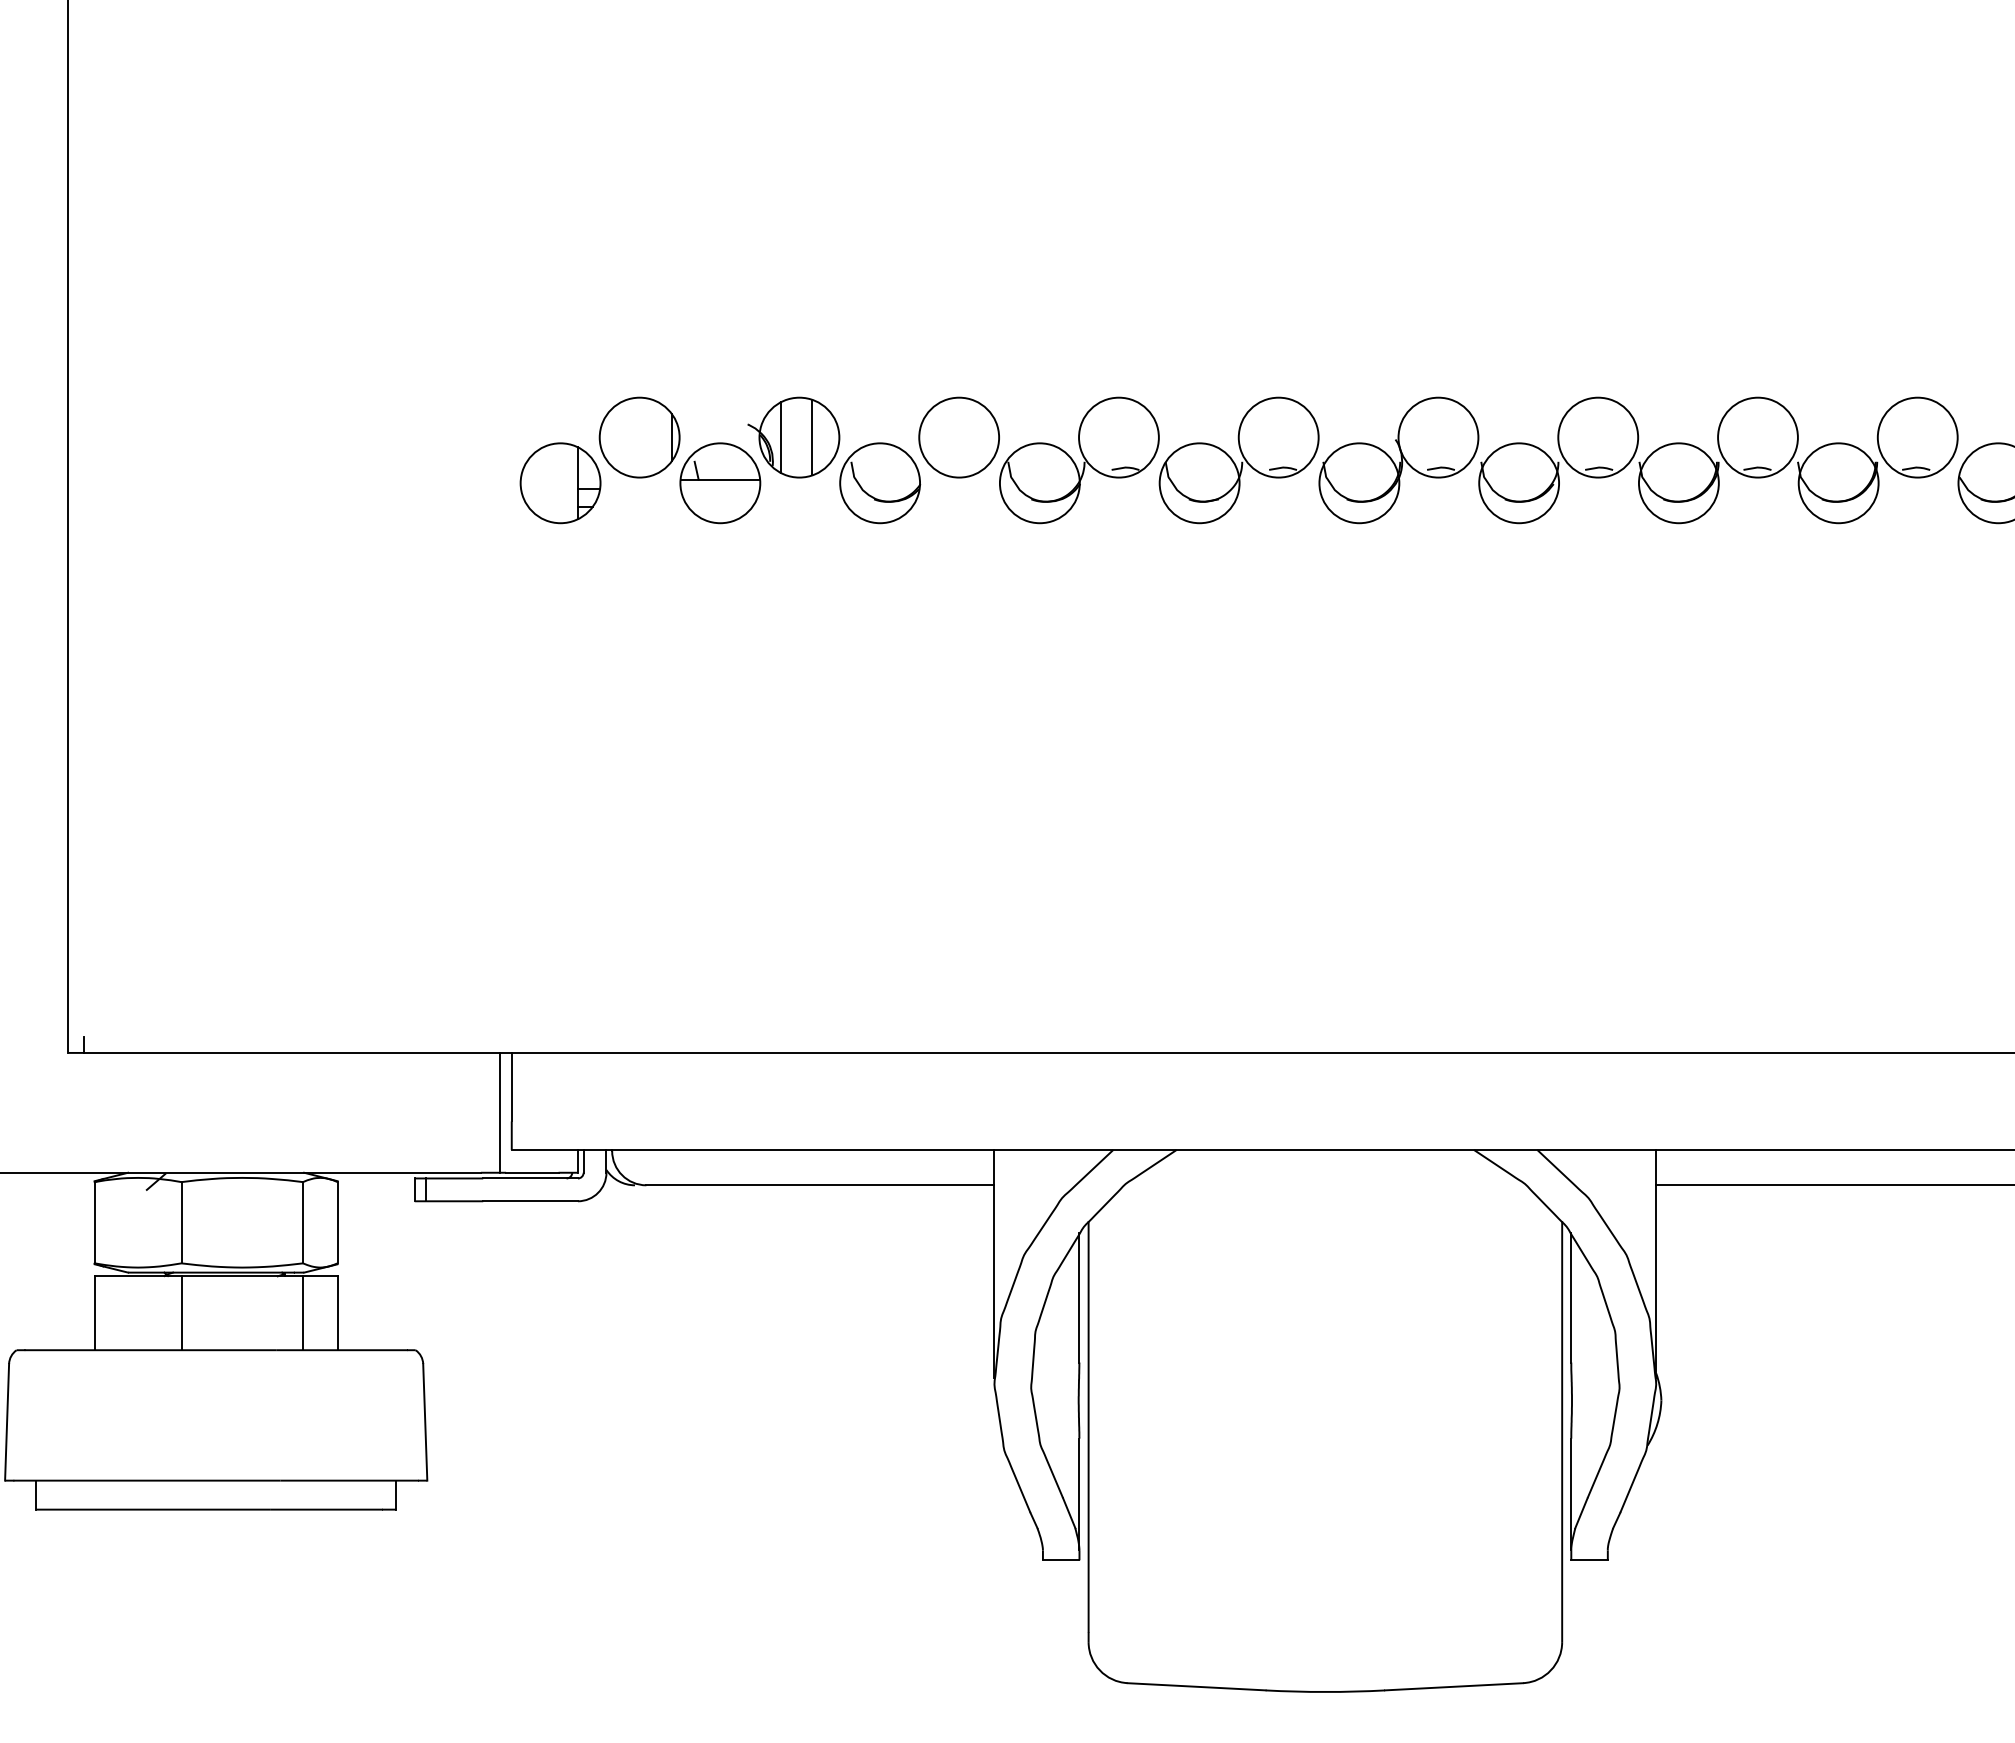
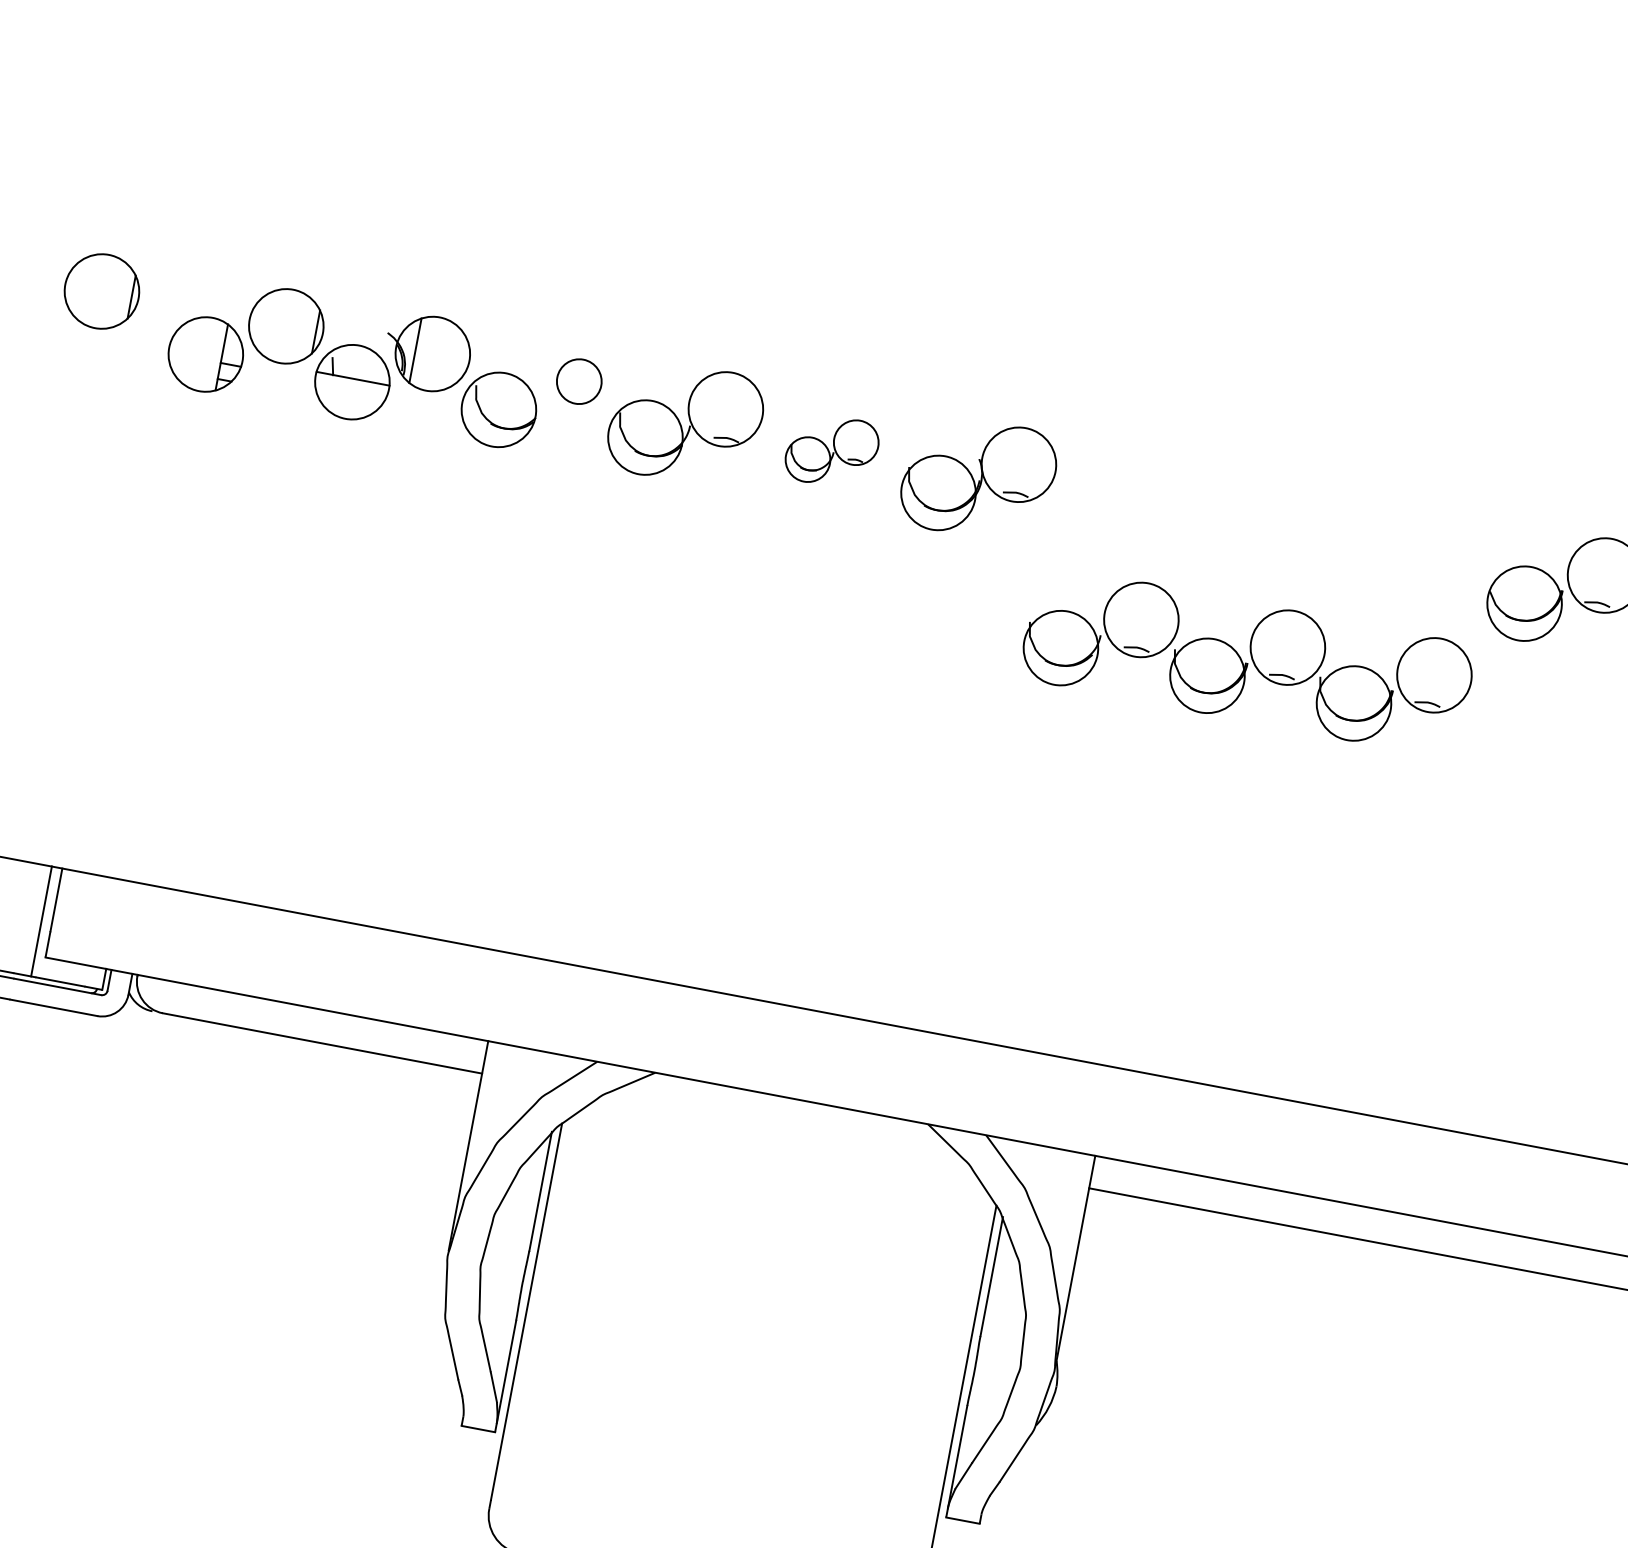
part: (438, 437) -> (101, 291), added
line: (811, 437) -> (443, 356), removed
circle: (958, 437) -> (578, 381), size x0.6
part: (1238, 460) -> (831, 451), size x0.6
part: (1718, 460) -> (1247, 661), moved

